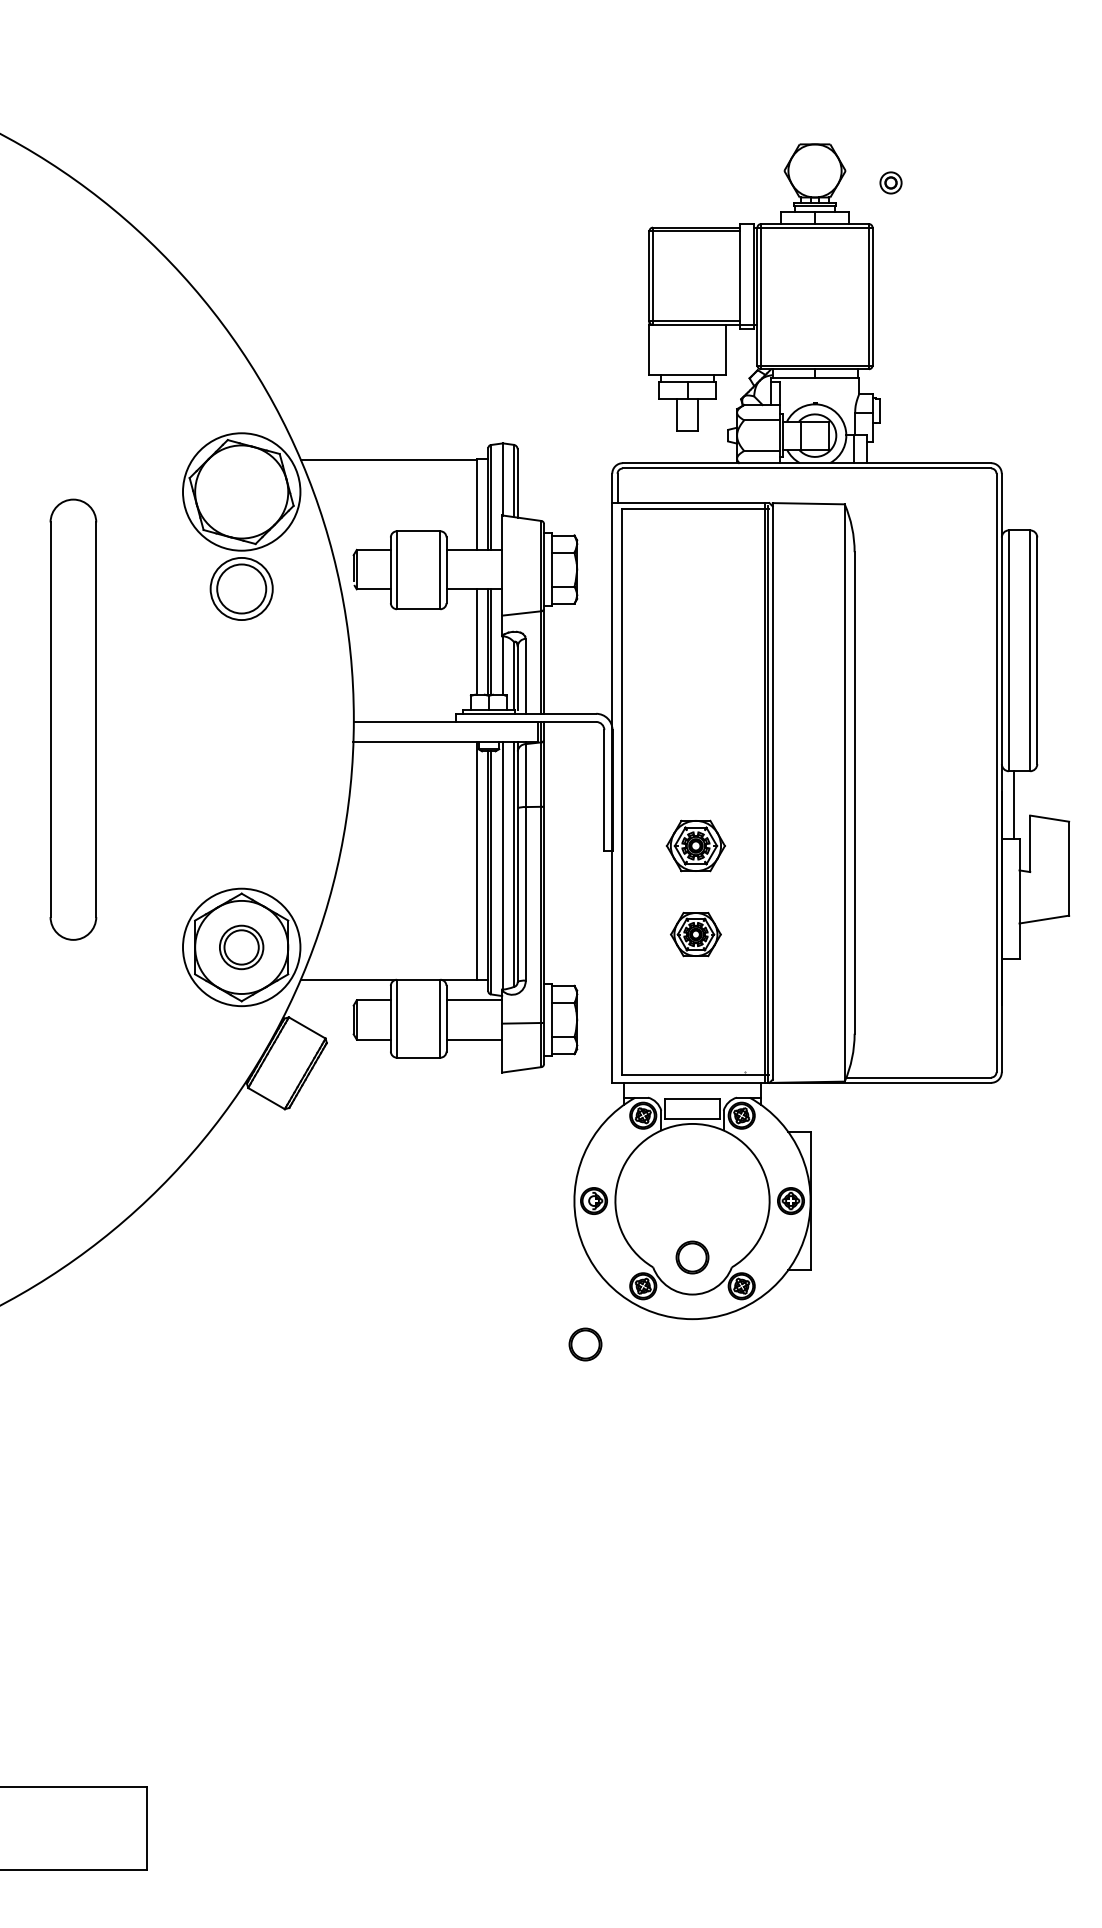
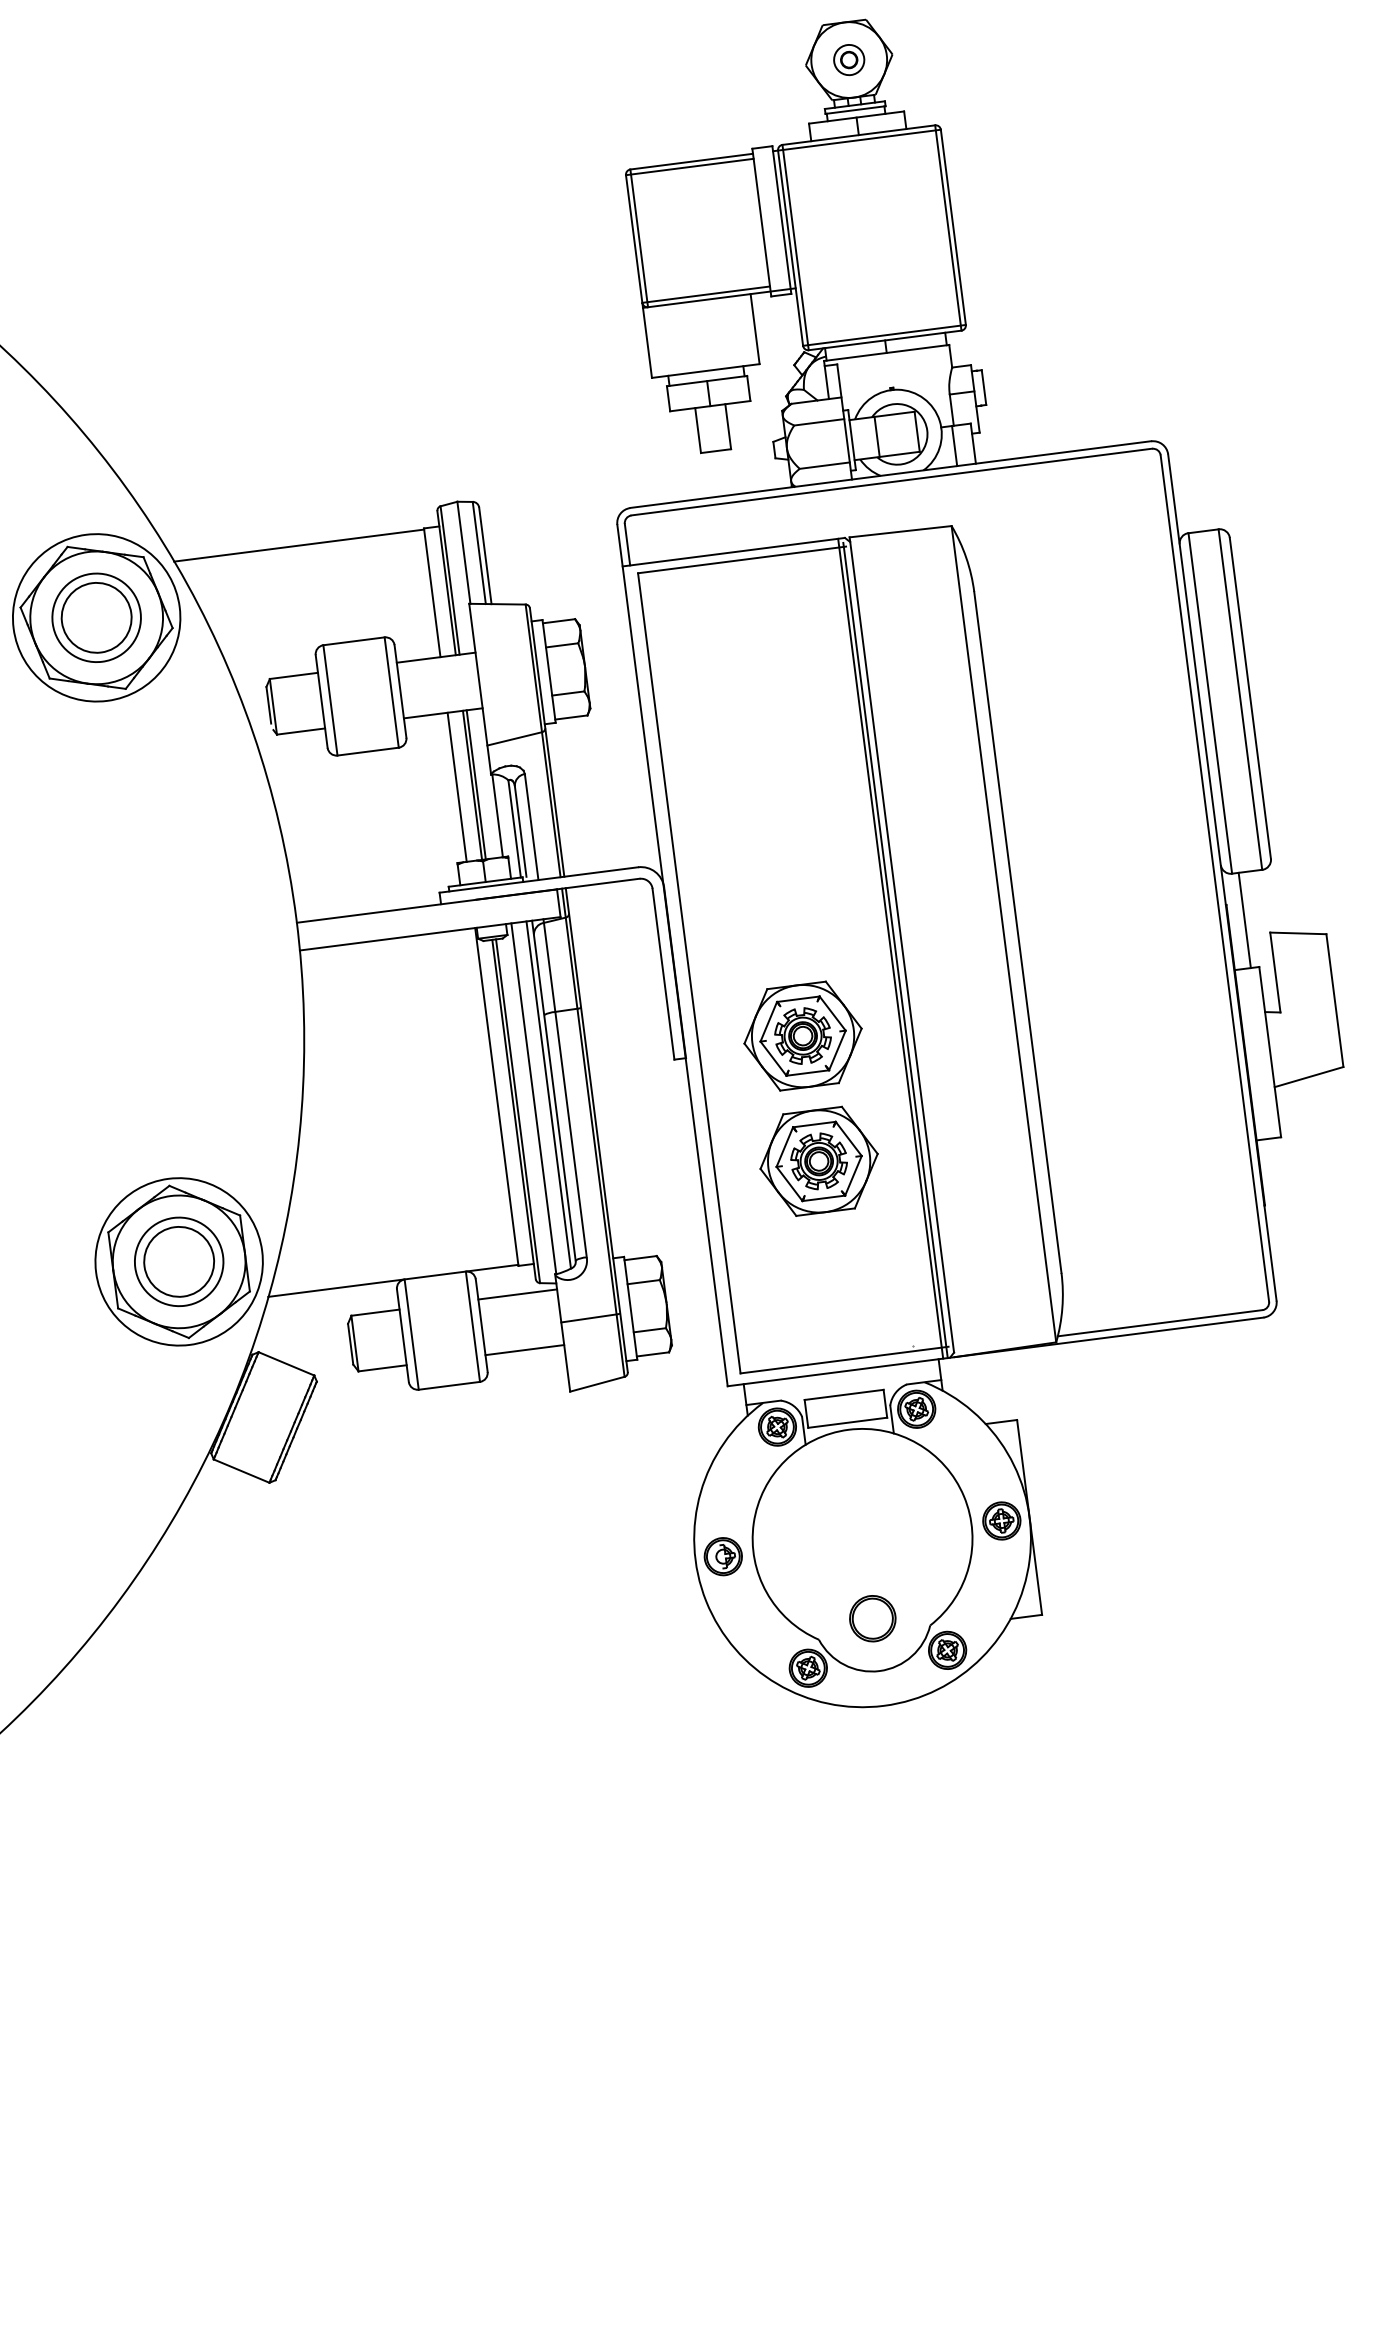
part: (890, 182) -> (848, 59), moved
part: (241, 588) -> (96, 617), moved
part: (695, 845) -> (802, 1035), size x1.43
part: (695, 934) -> (818, 1161), size x1.67
part: (241, 947) -> (178, 1261), size x1.43
part: (585, 1344) -> (737, 1761), removed

